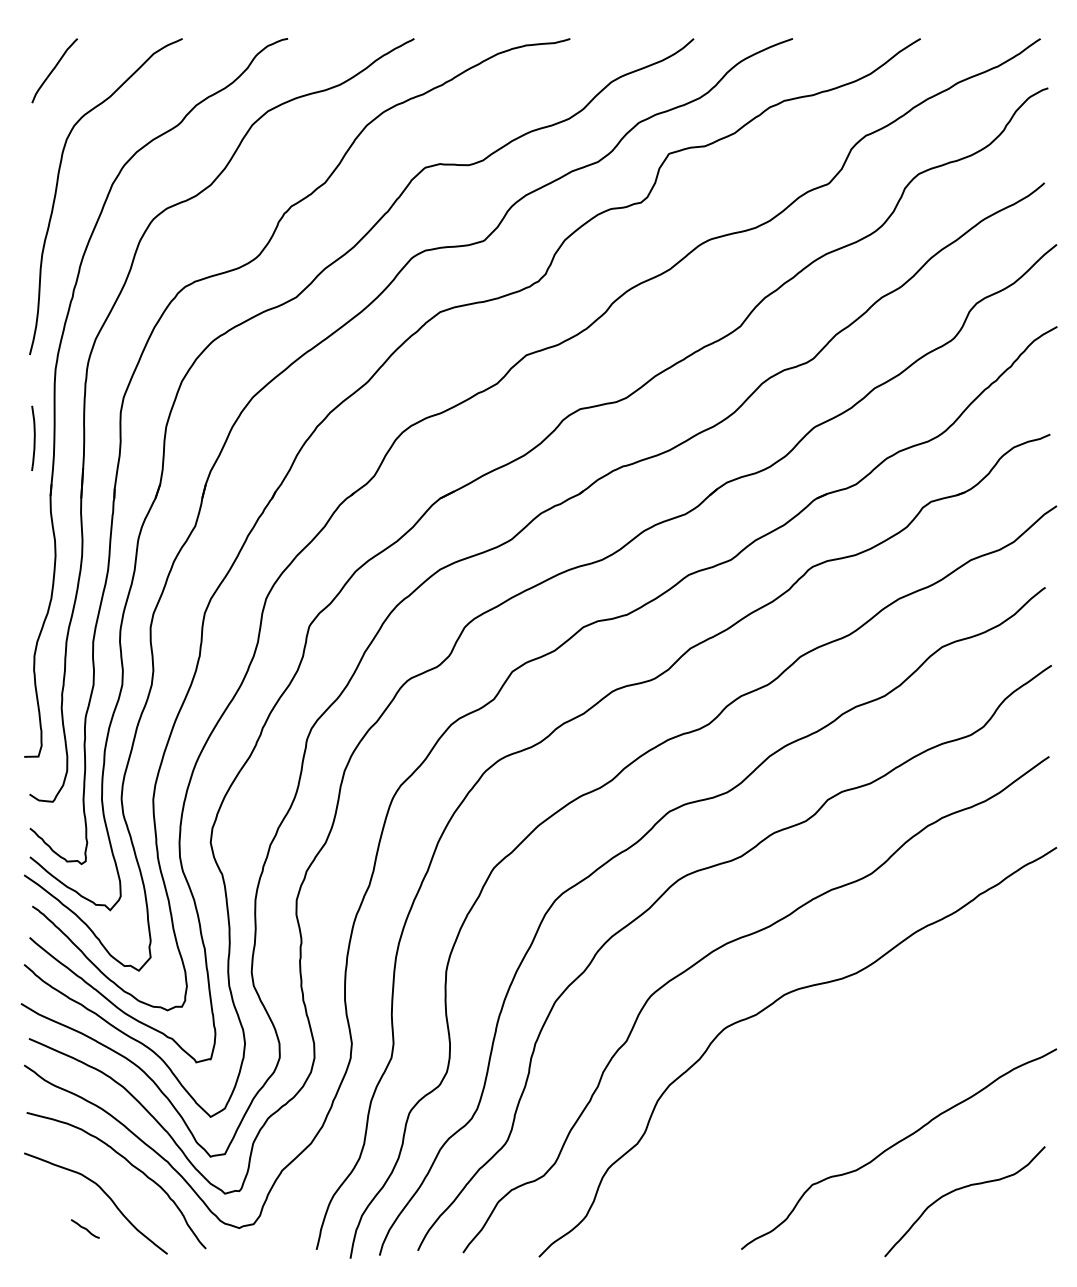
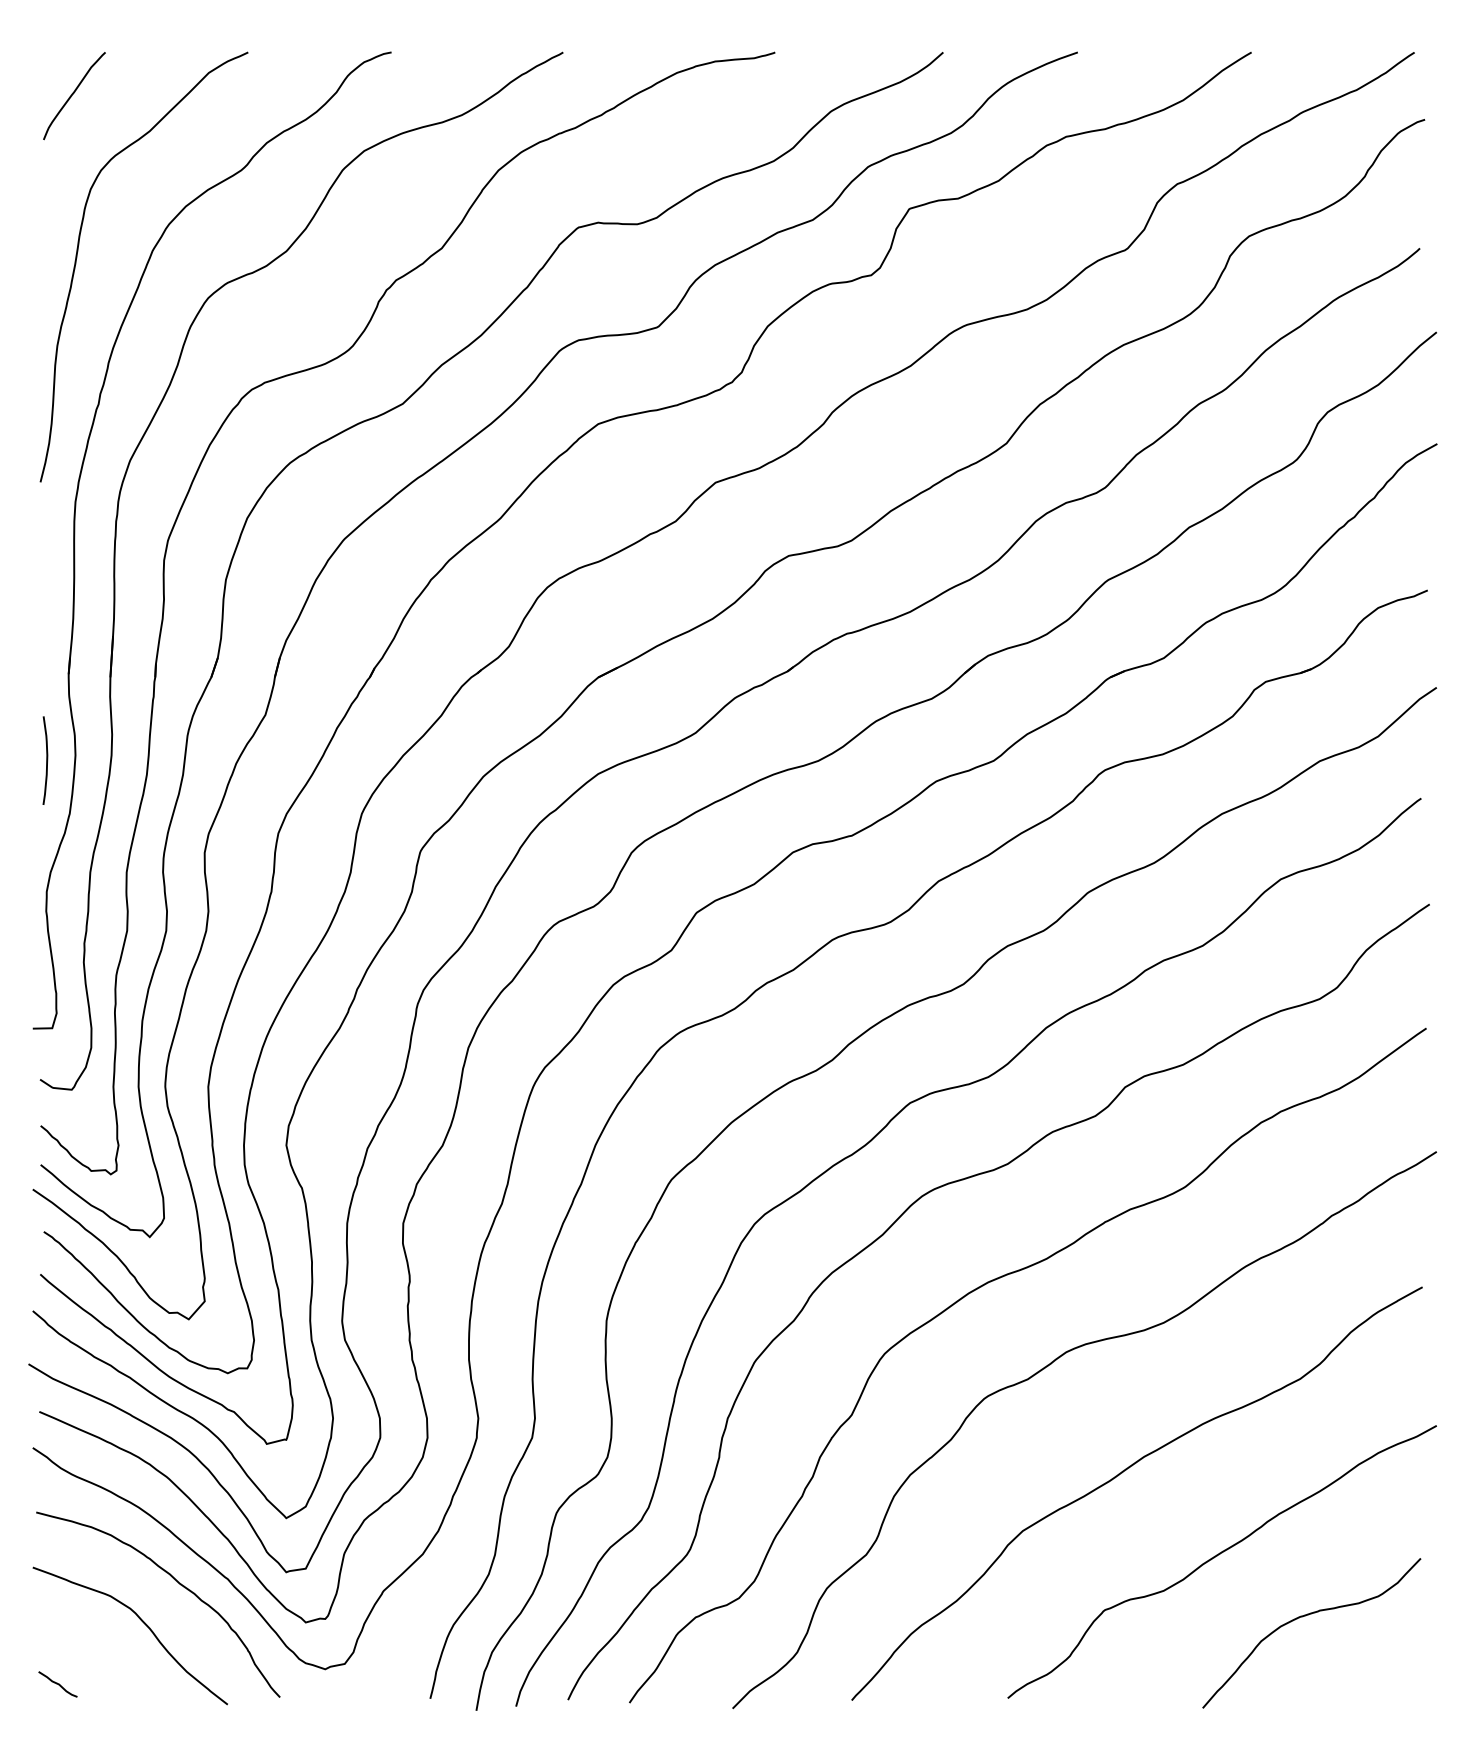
curve: (34, 438) -> (46, 760), moved
curve: (825, 1084) -> (1122, 1473), added
curve: (85, 1229) -> (57, 1684), moved

